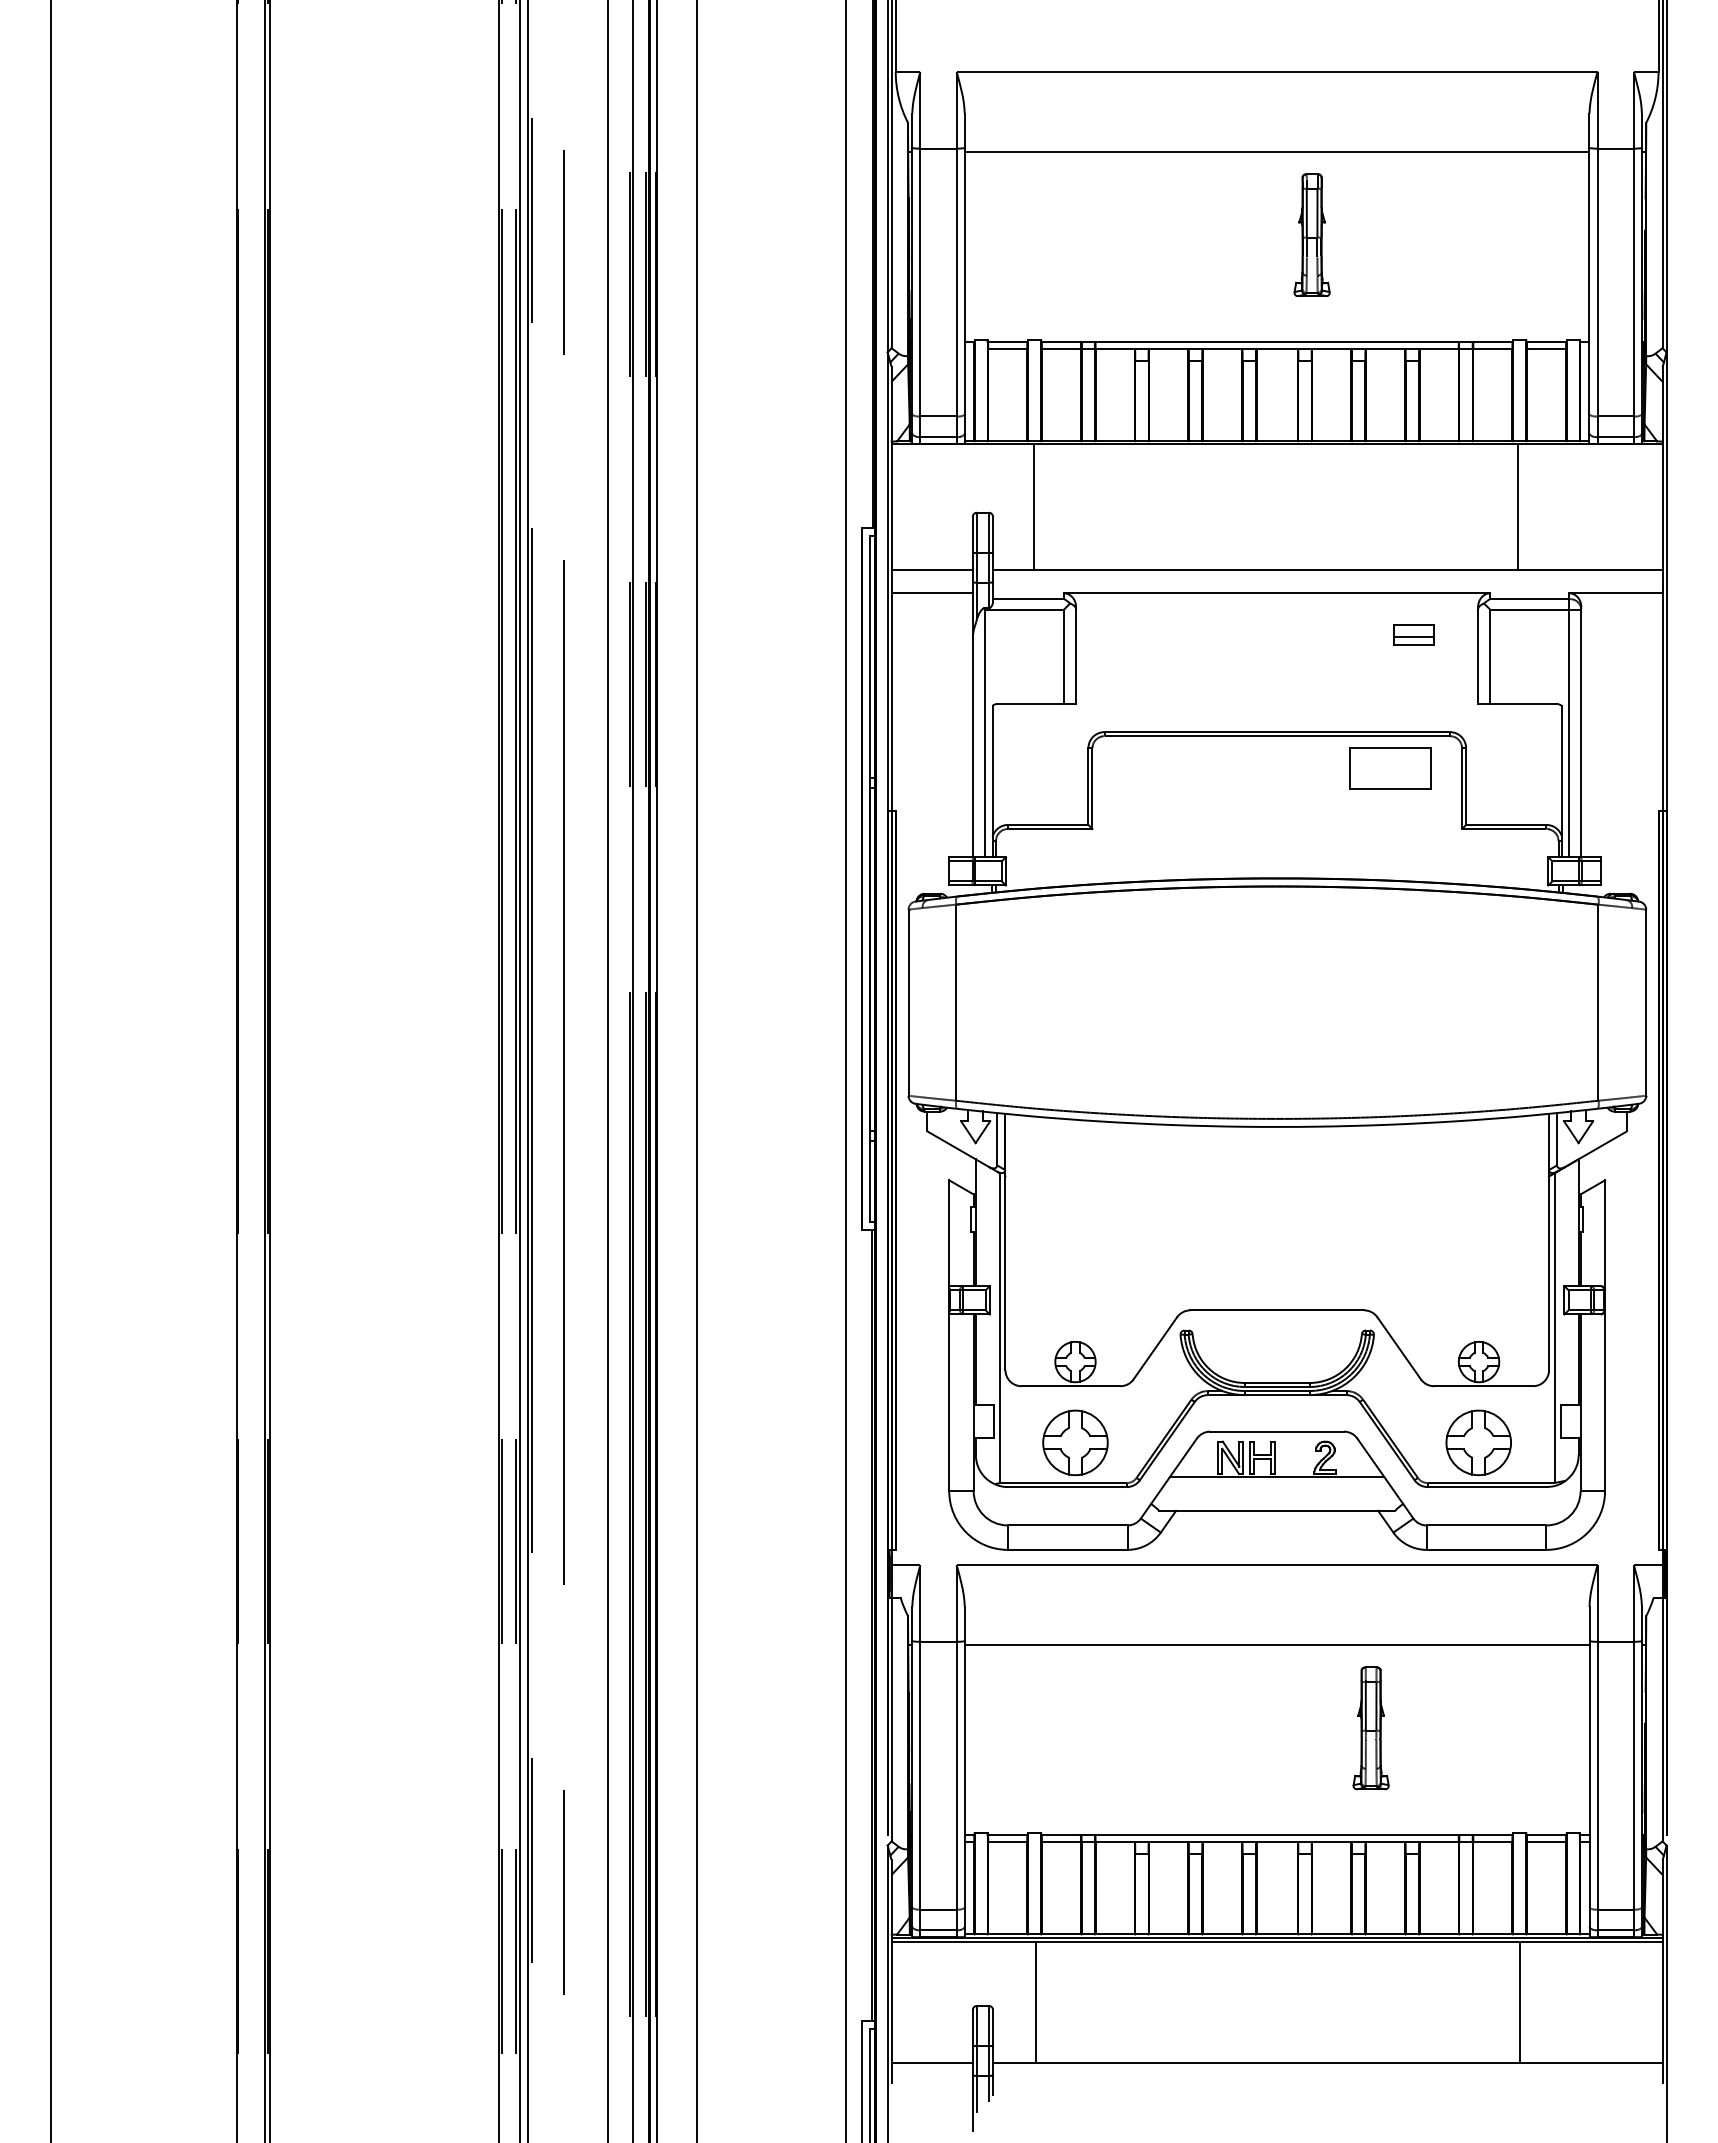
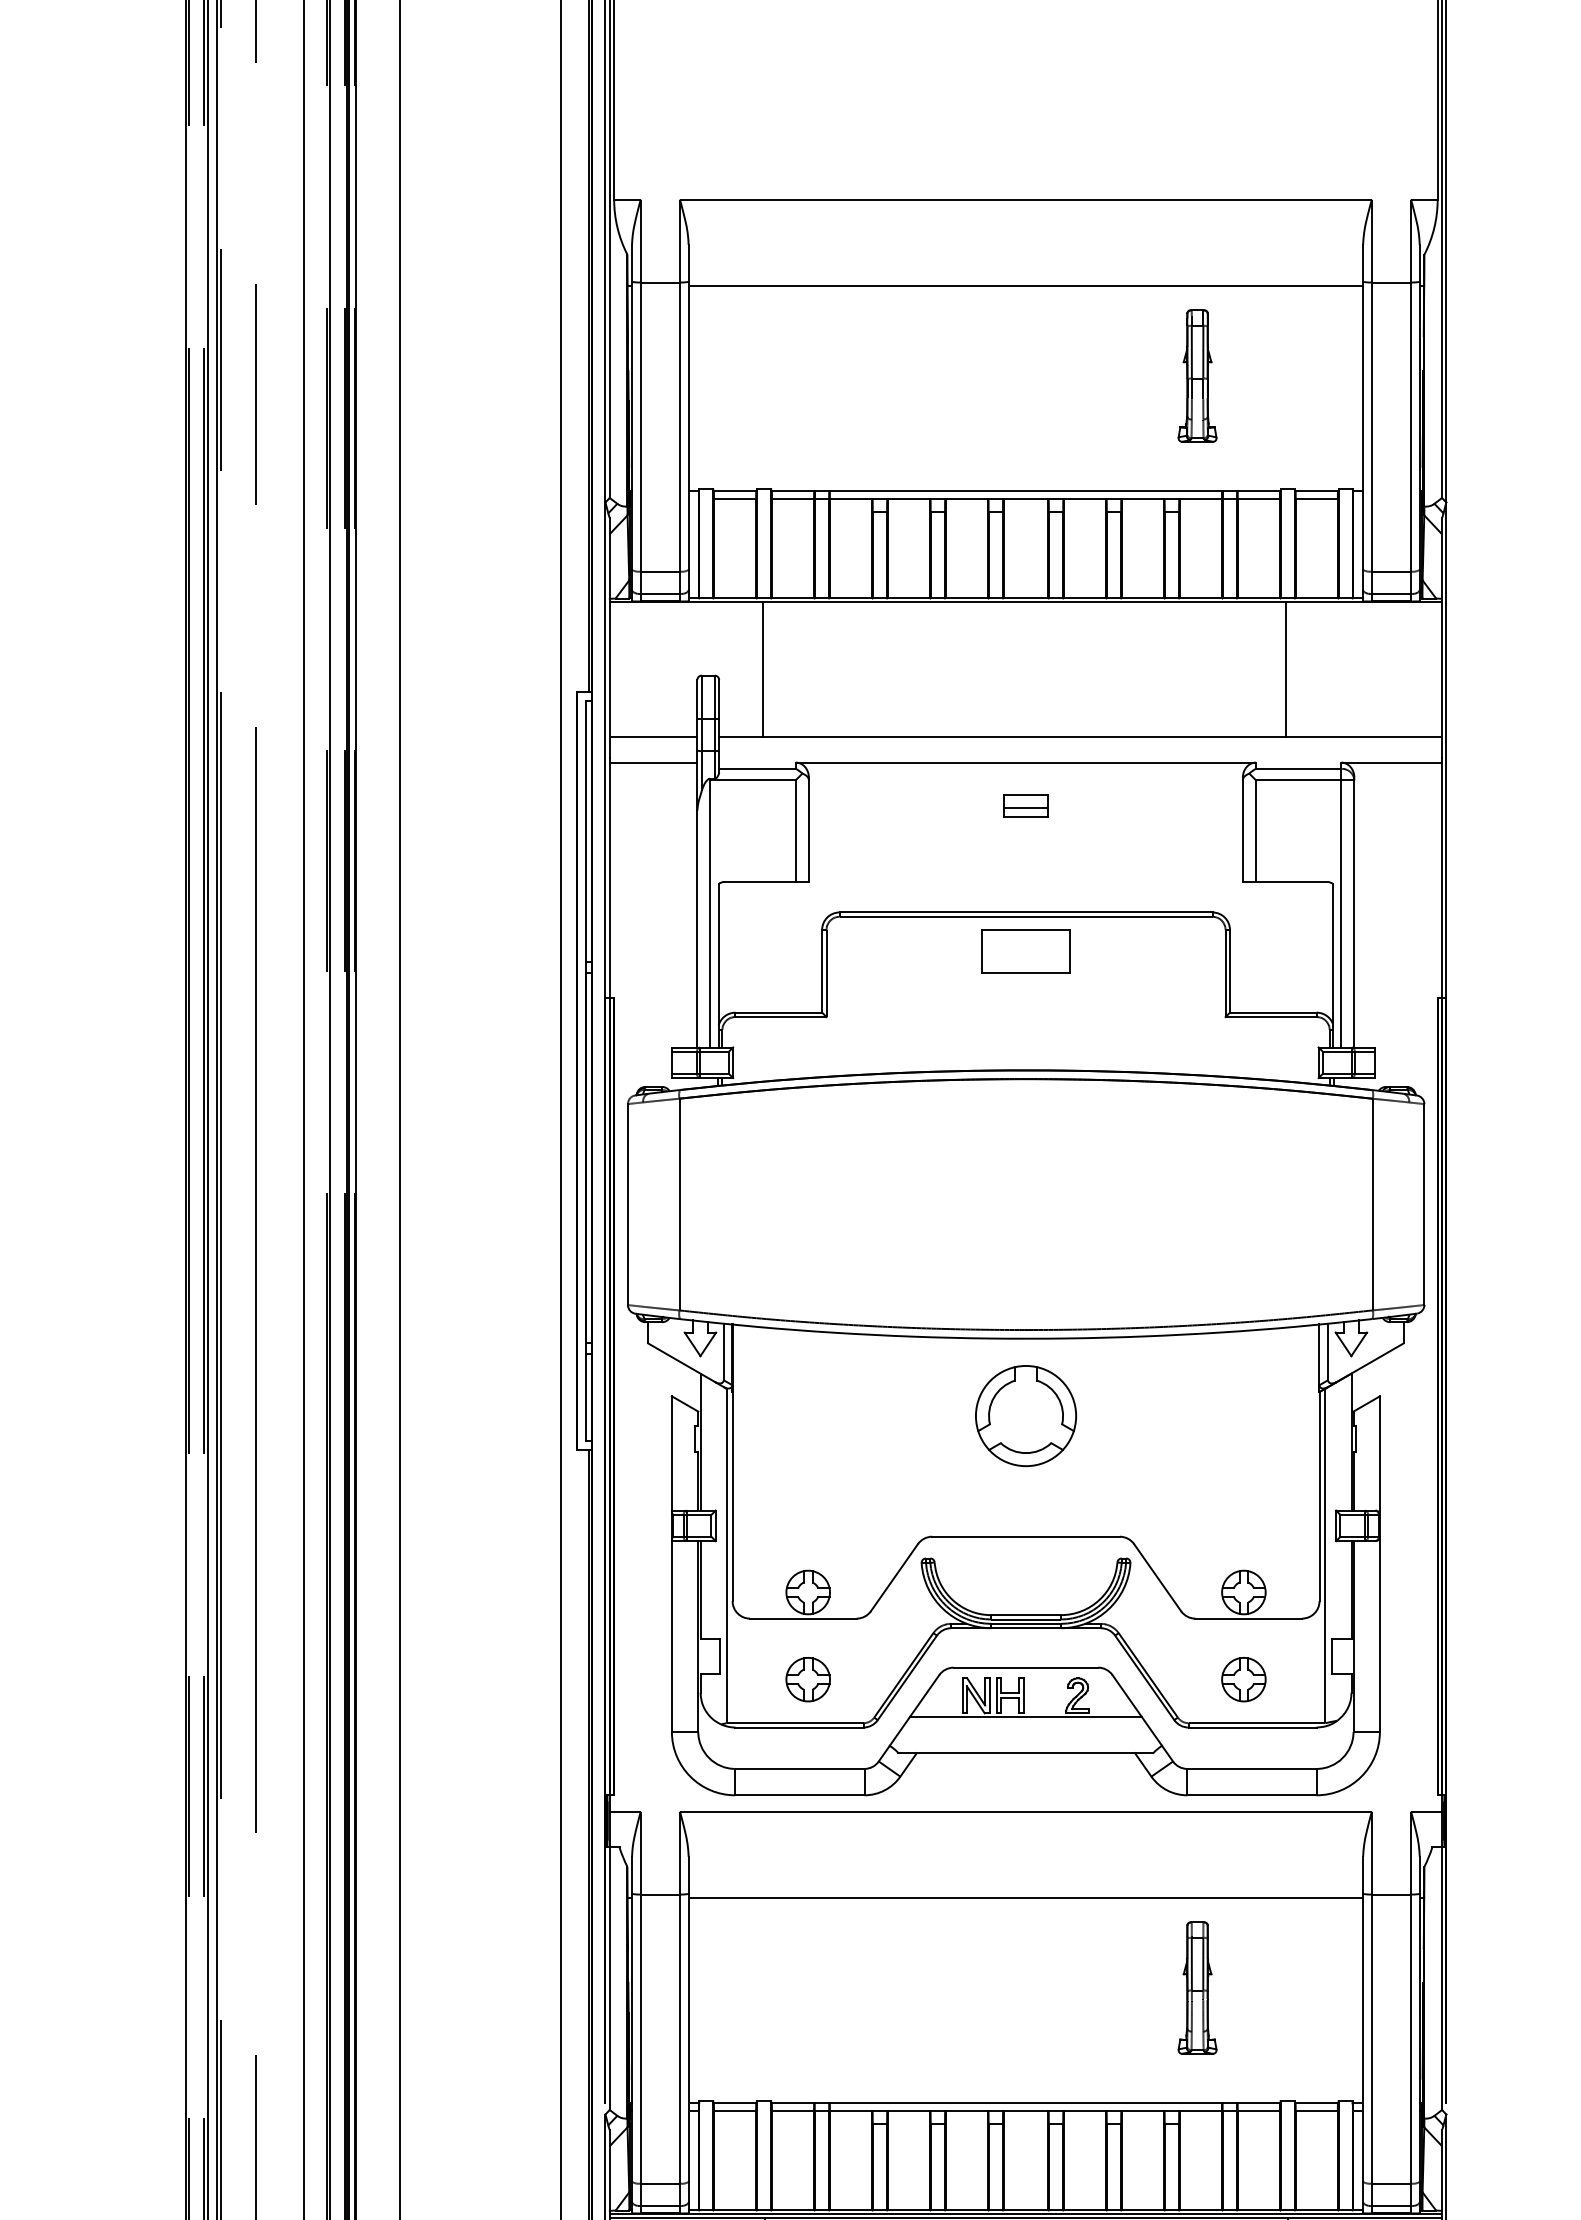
part: (1311, 234) -> (1196, 375), moved
part: (1413, 634) -> (1025, 804), moved
part: (1390, 768) -> (1026, 951), moved
part: (1277, 1198) -> (1026, 1415), added
part: (1075, 1442) -> (808, 1679), size x0.62
part: (1479, 1442) -> (1244, 1679), size x0.62
part: (1370, 1728) -> (1196, 1988), moved

